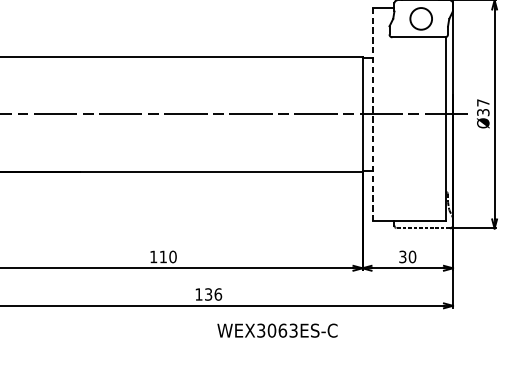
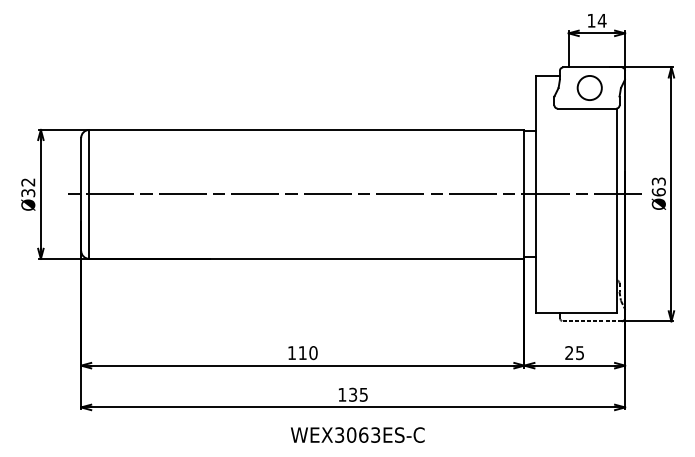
text: (482, 107) -> (658, 186), Ø37 -> Ø63
line: (373, 114) -> (536, 194), dashed -> solid
text: (407, 257) -> (574, 353), 30 -> 25
text: (217, 294) -> (363, 394), 136 -> 135
text: (277, 330) -> (357, 434), moved

